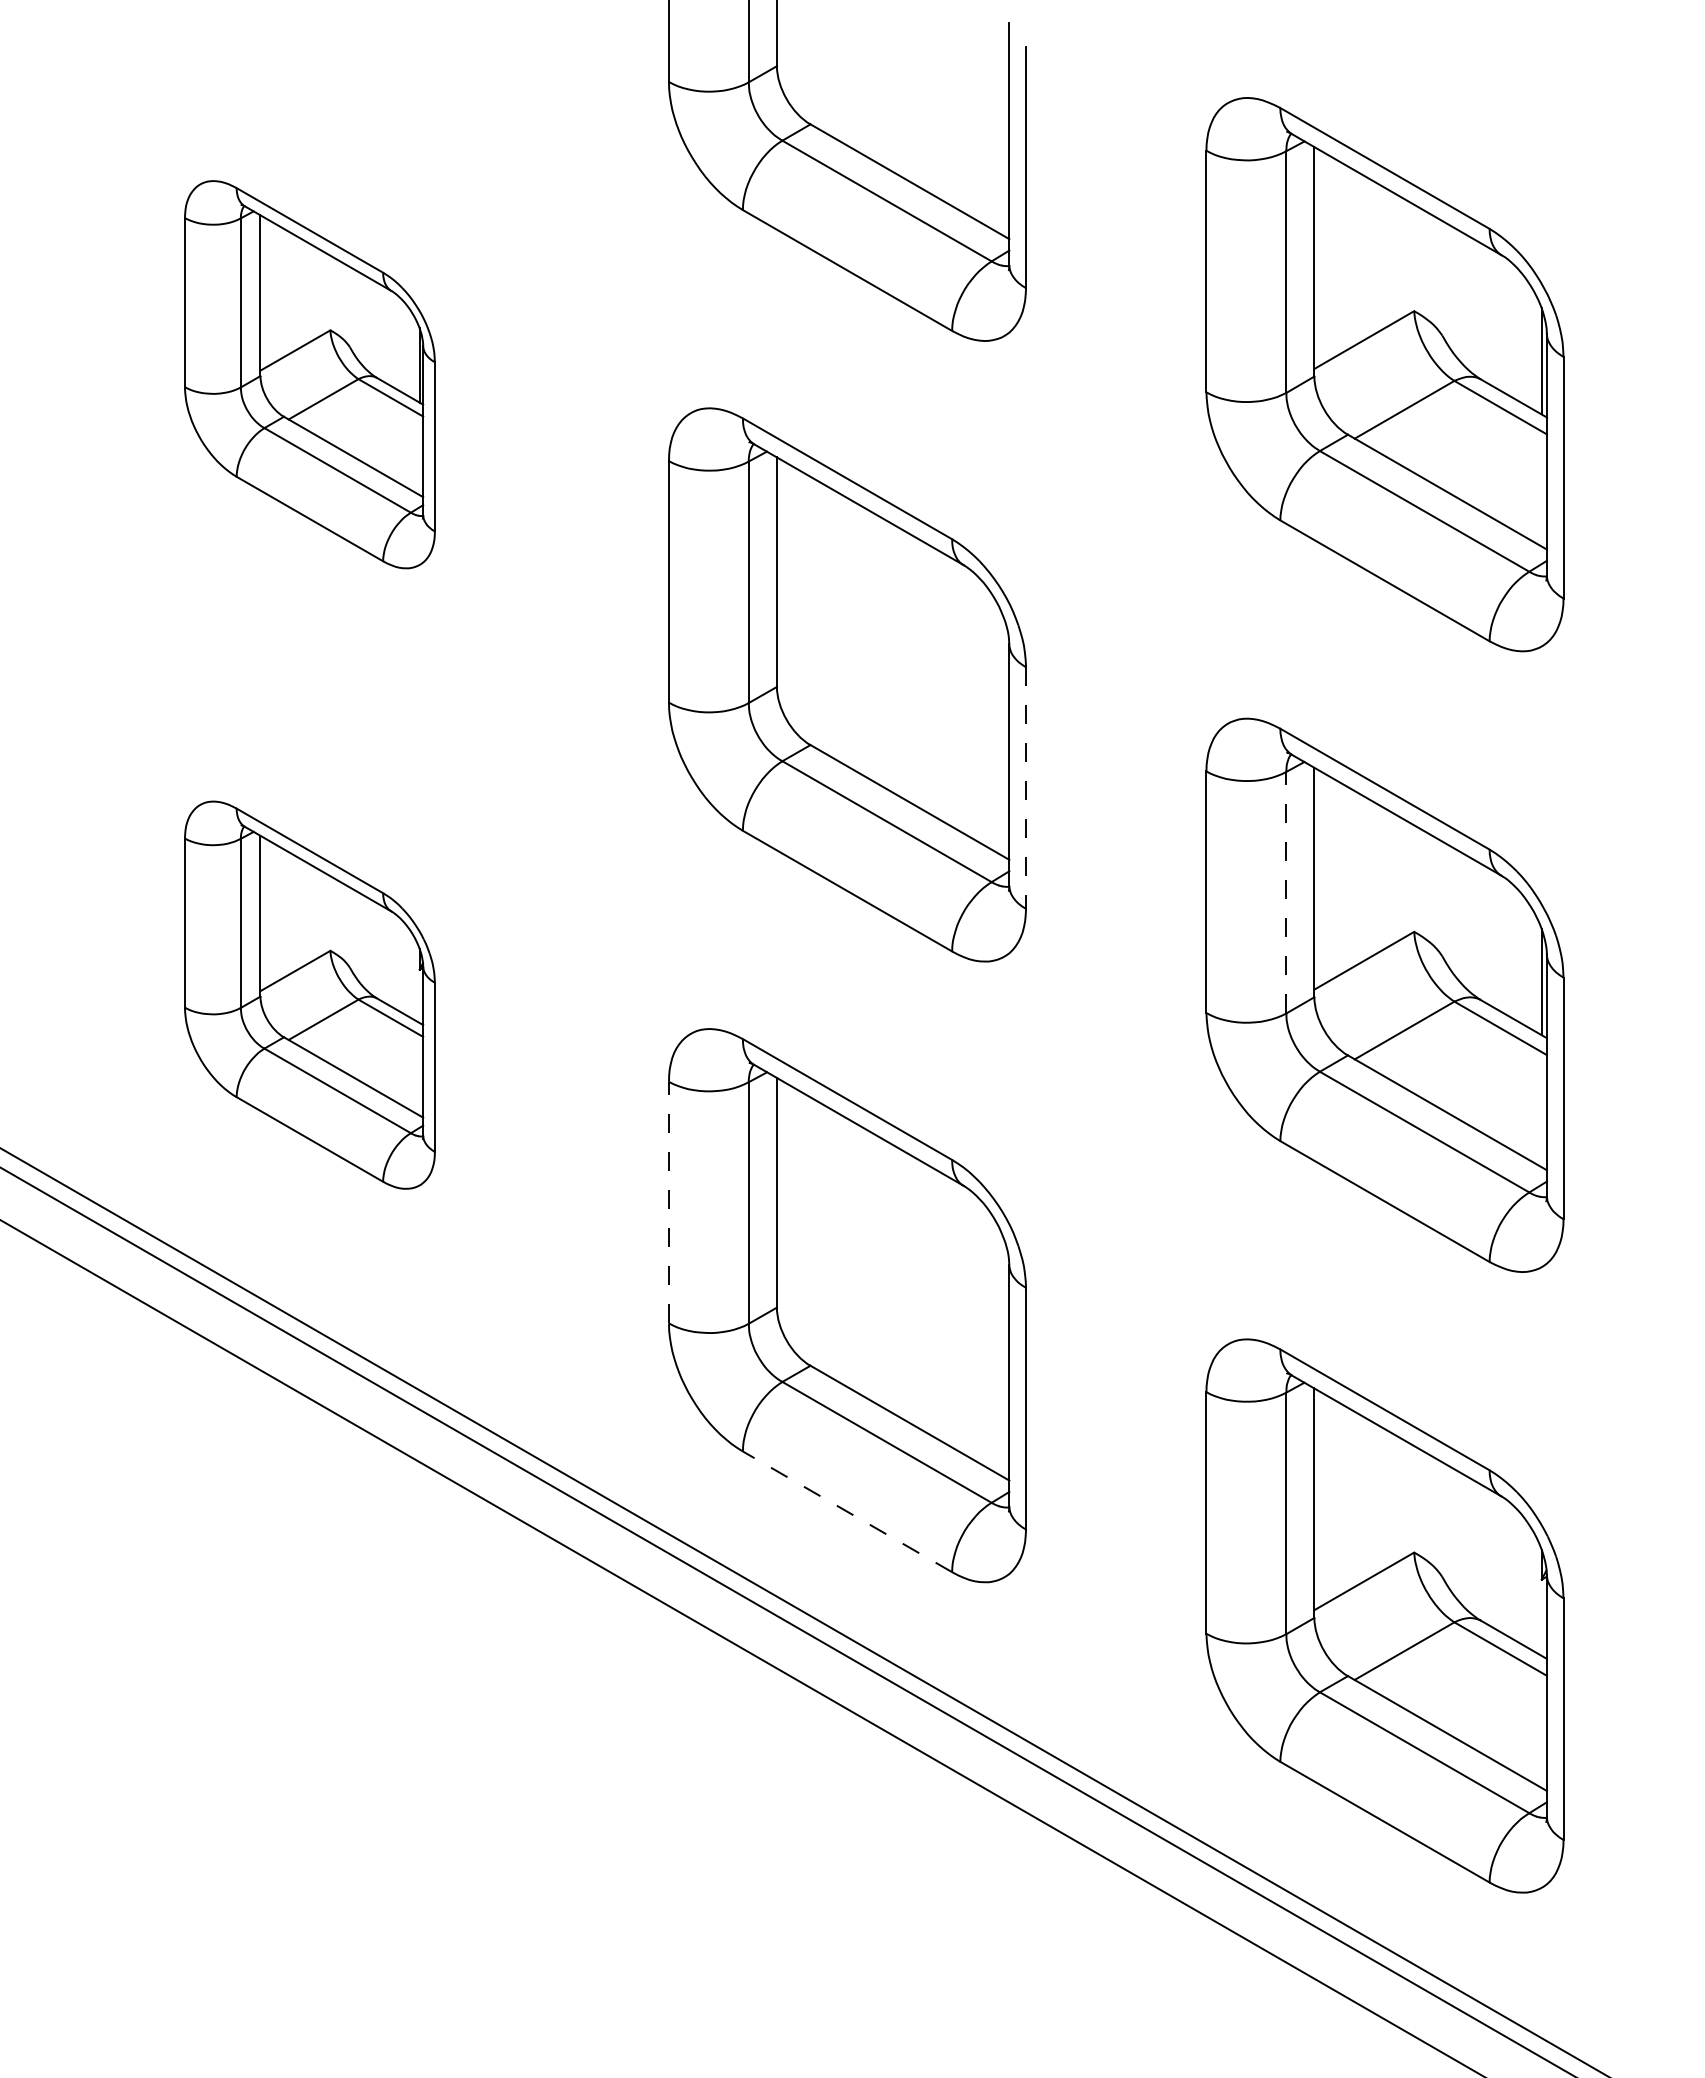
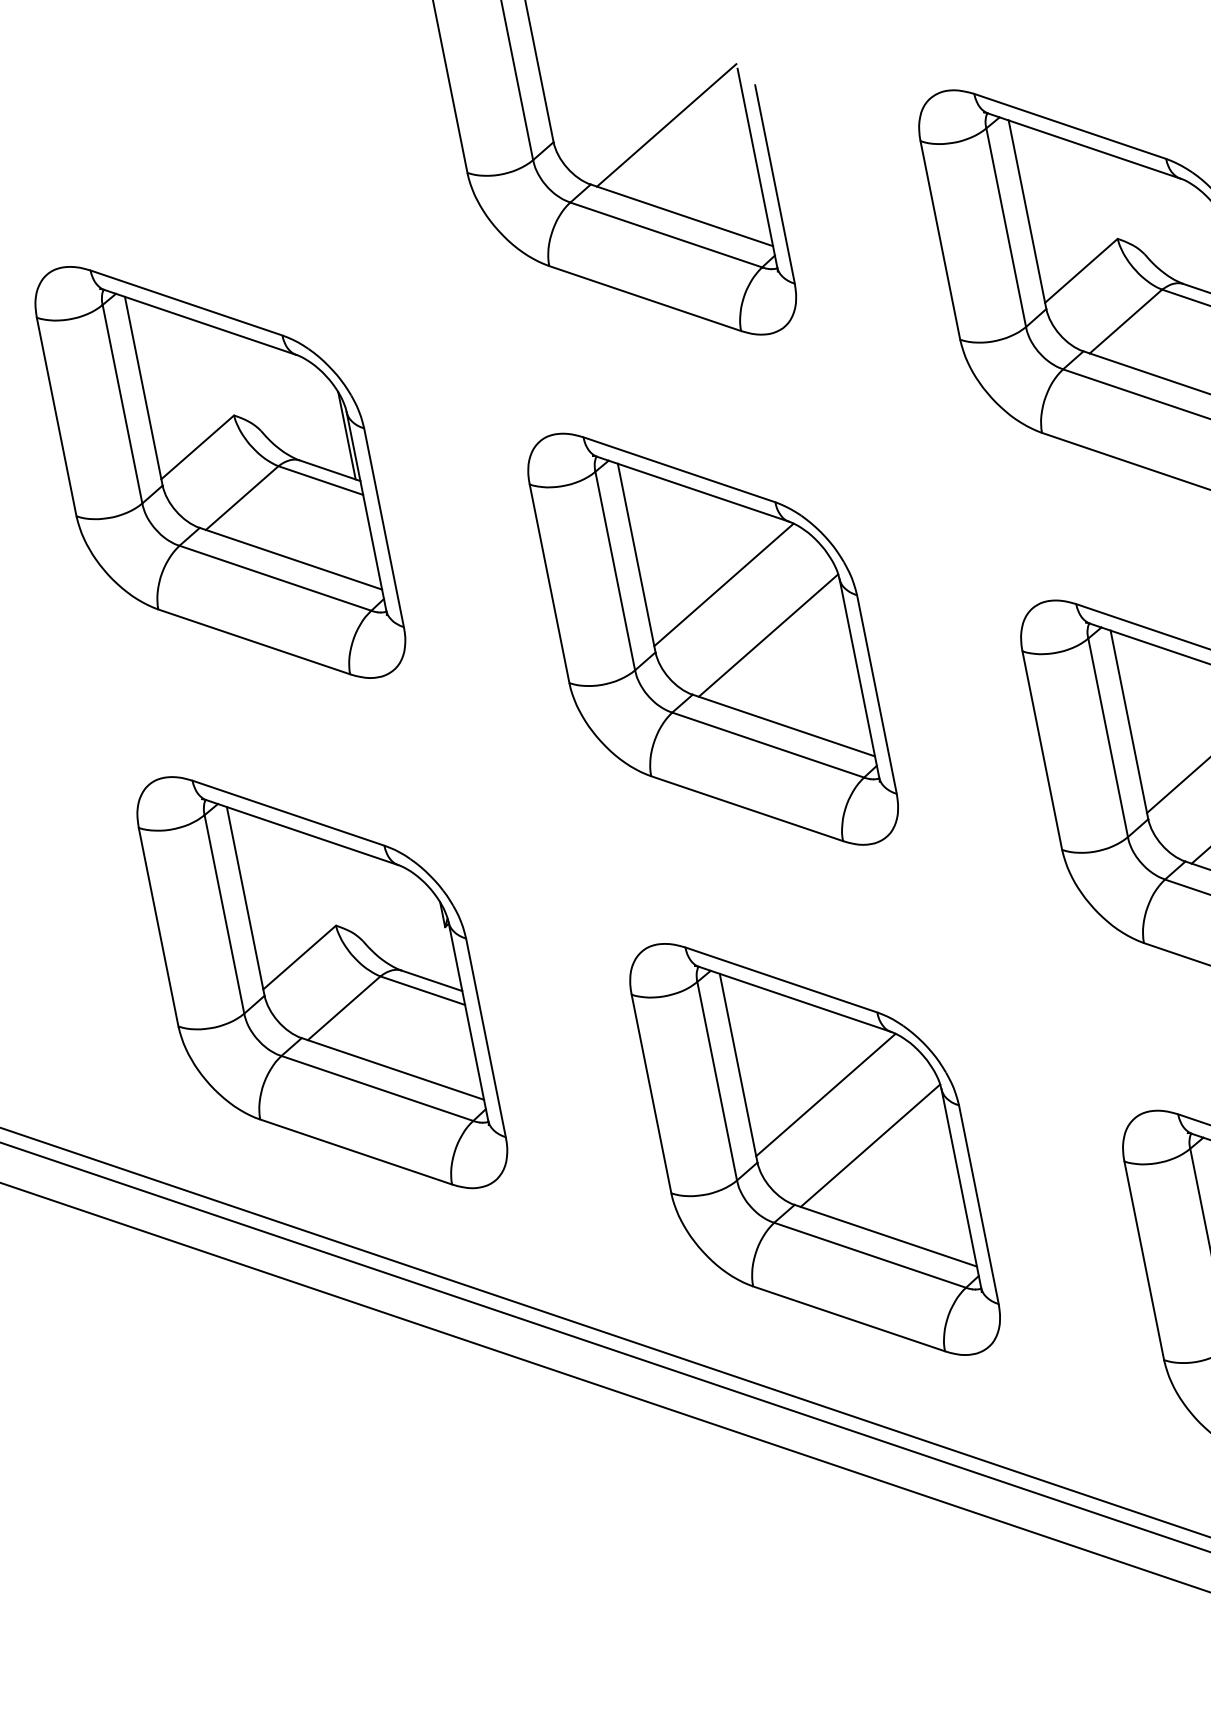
line: (912, 72) -> (666, 125), added
part: (309, 374) -> (220, 472), size x1.43
line: (872, 623) -> (723, 584), added
line: (912, 693) -> (768, 635), added
line: (1026, 788) -> (877, 694), dashed -> solid
line: (1286, 892) -> (1108, 737), dashed -> solid
part: (309, 994) -> (321, 982), size x1.43
line: (668, 1202) -> (651, 1094), dashed -> solid
line: (872, 1244) -> (825, 1095), added
line: (912, 1313) -> (869, 1145), added
line: (847, 1511) -> (848, 1318), dashed -> solid

